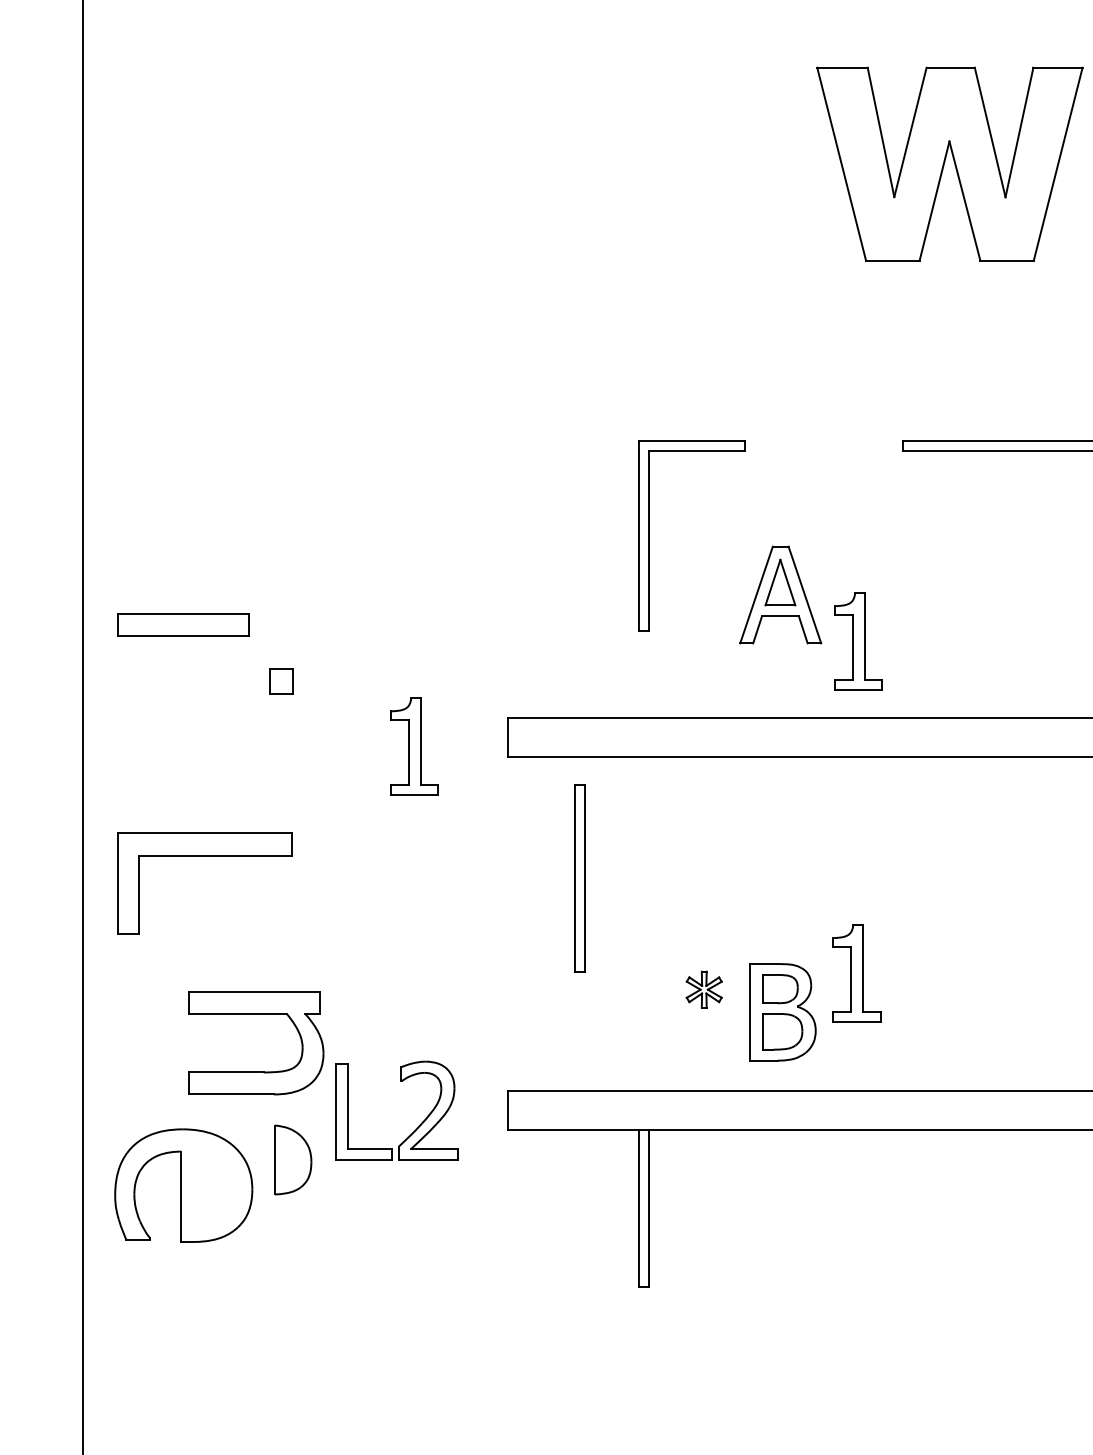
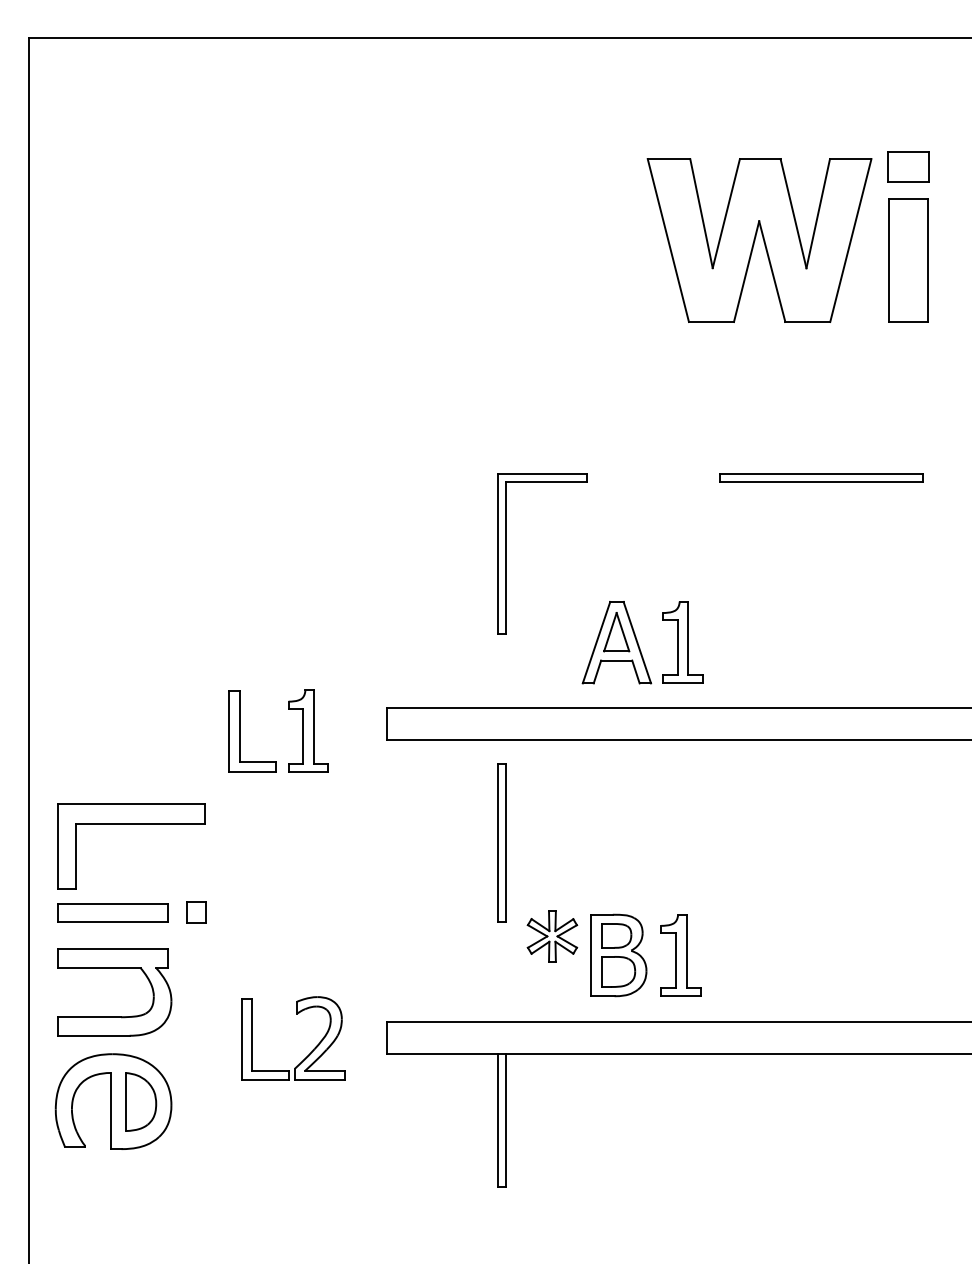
part: (780, 594) -> (616, 642), moved
part: (182, 624) -> (112, 912), moved
part: (282, 681) -> (196, 912), moved
part: (334, 746) -> (240, 731), added
part: (579, 878) -> (501, 842), moved
part: (856, 973) -> (680, 955), moved
part: (704, 989) -> (552, 936), size x1.67
part: (255, 1014) -> (114, 968), moved
part: (293, 1159) -> (141, 1101), moved

